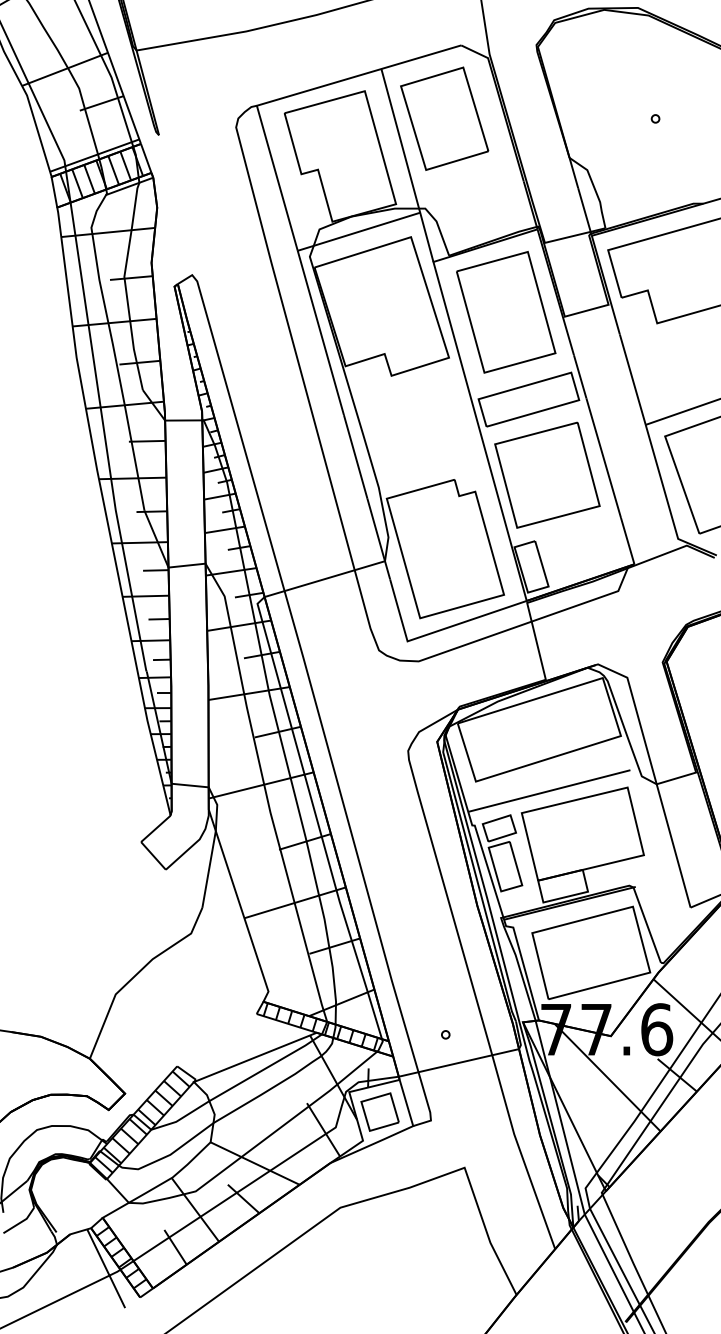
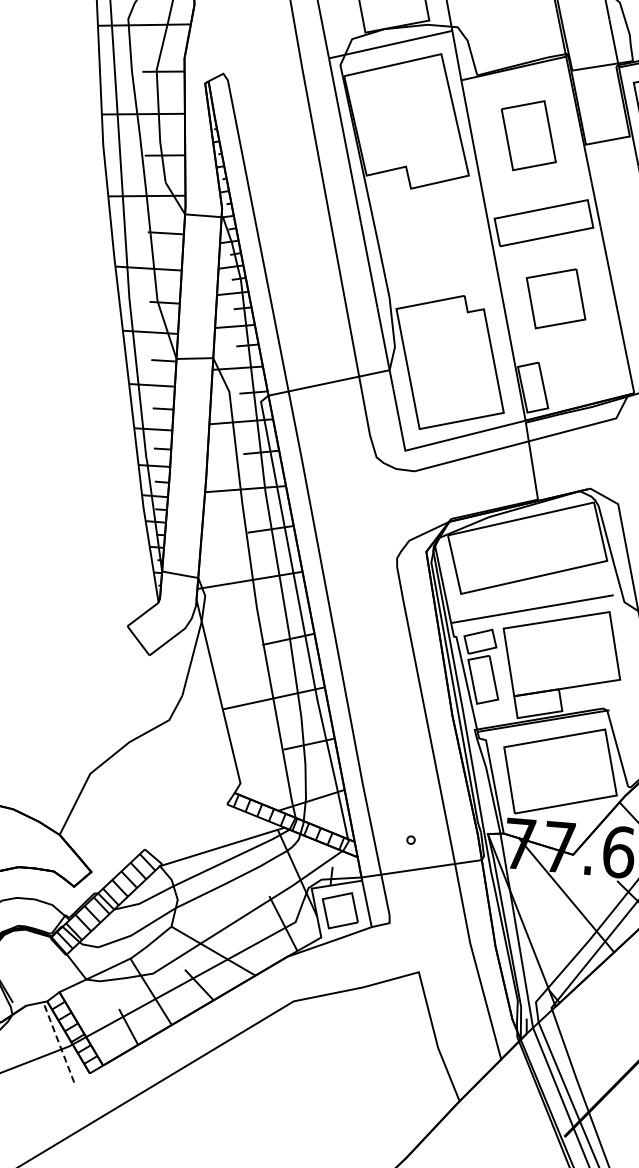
part: (506, 312) -> (529, 135), size x0.6
part: (547, 474) -> (556, 298), size x0.6
line: (106, 1268) -> (59, 1042), solid -> dashed

